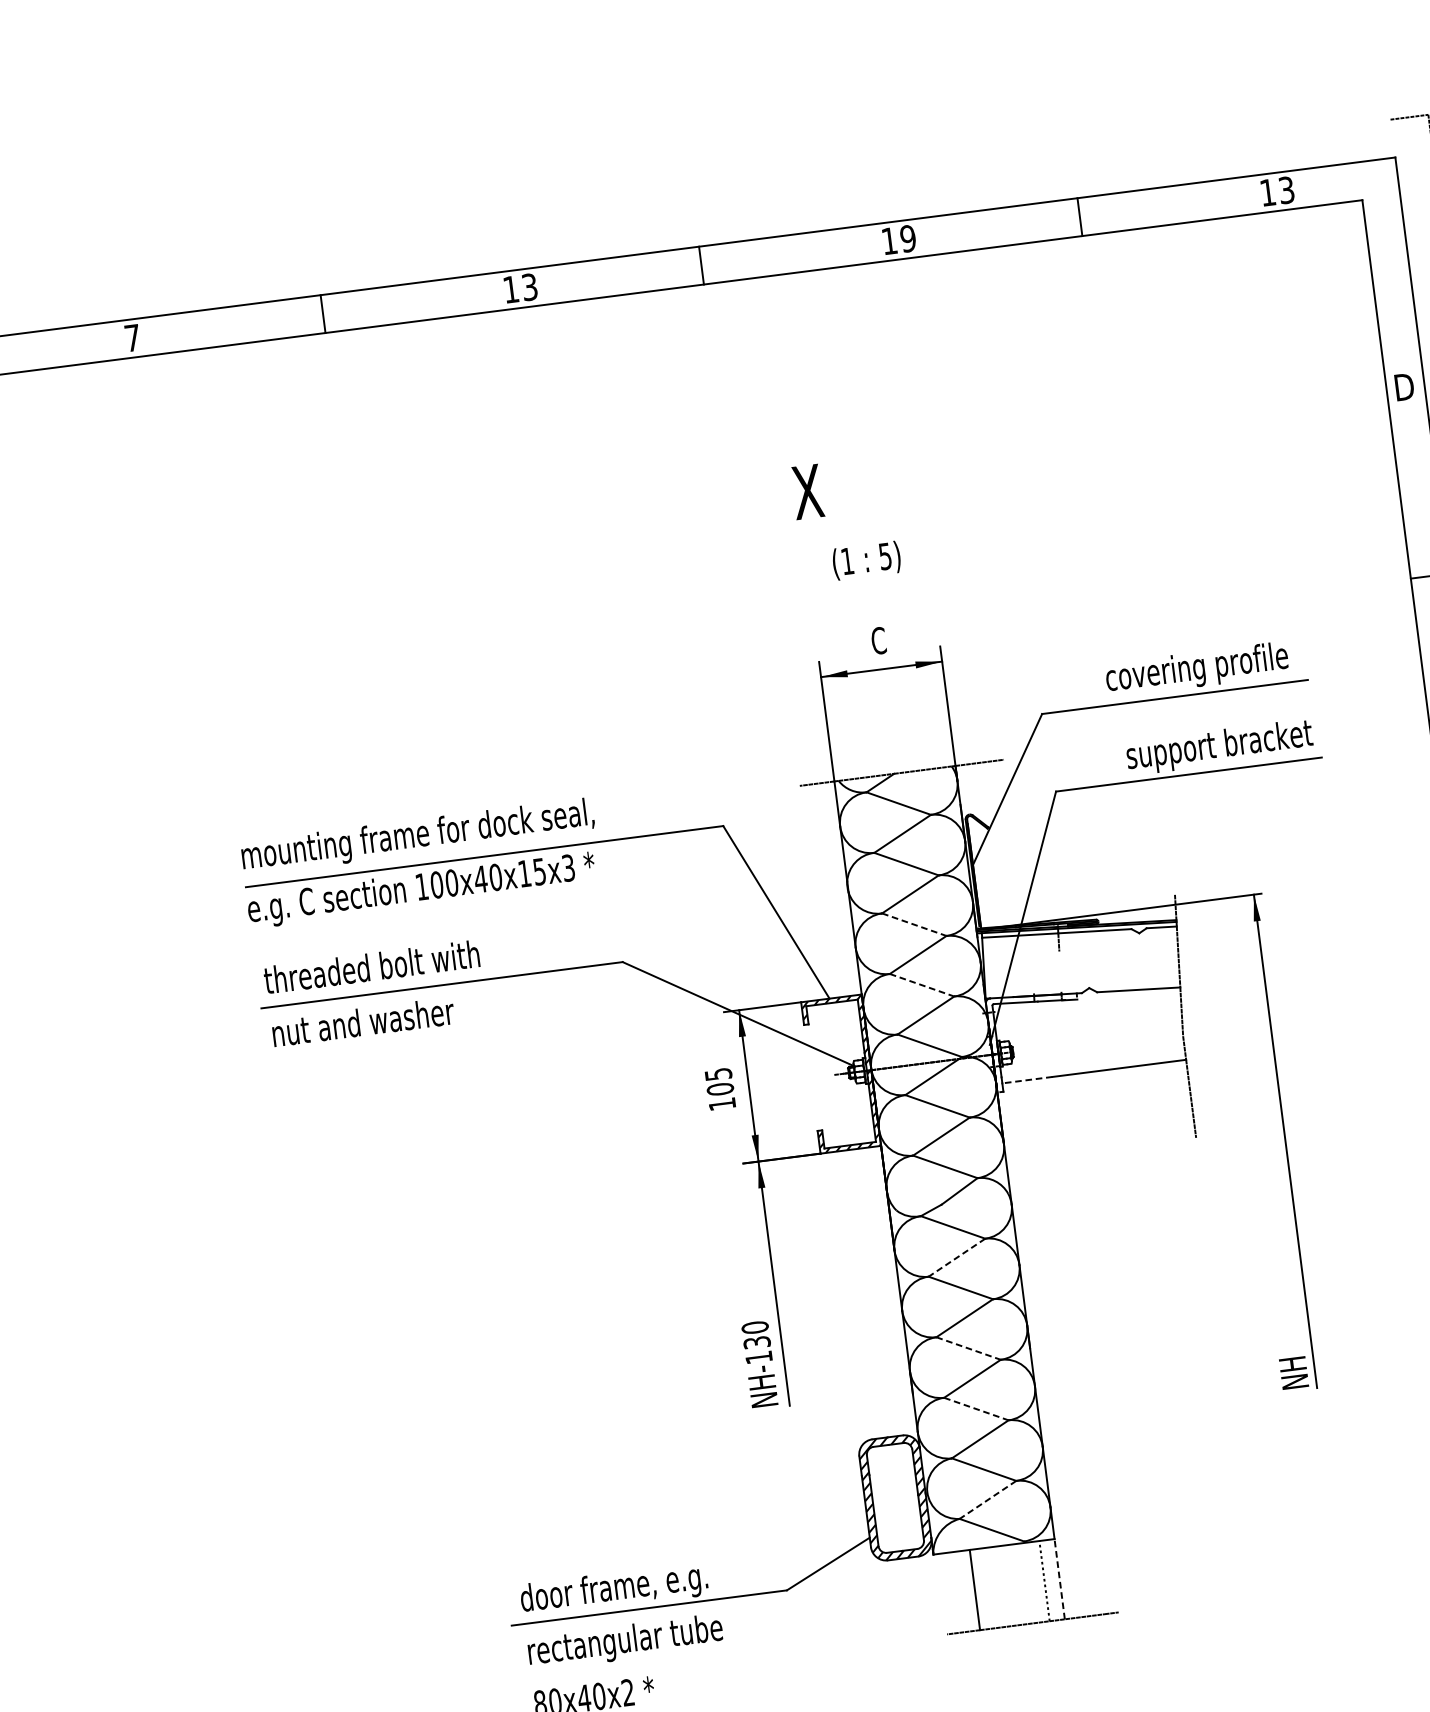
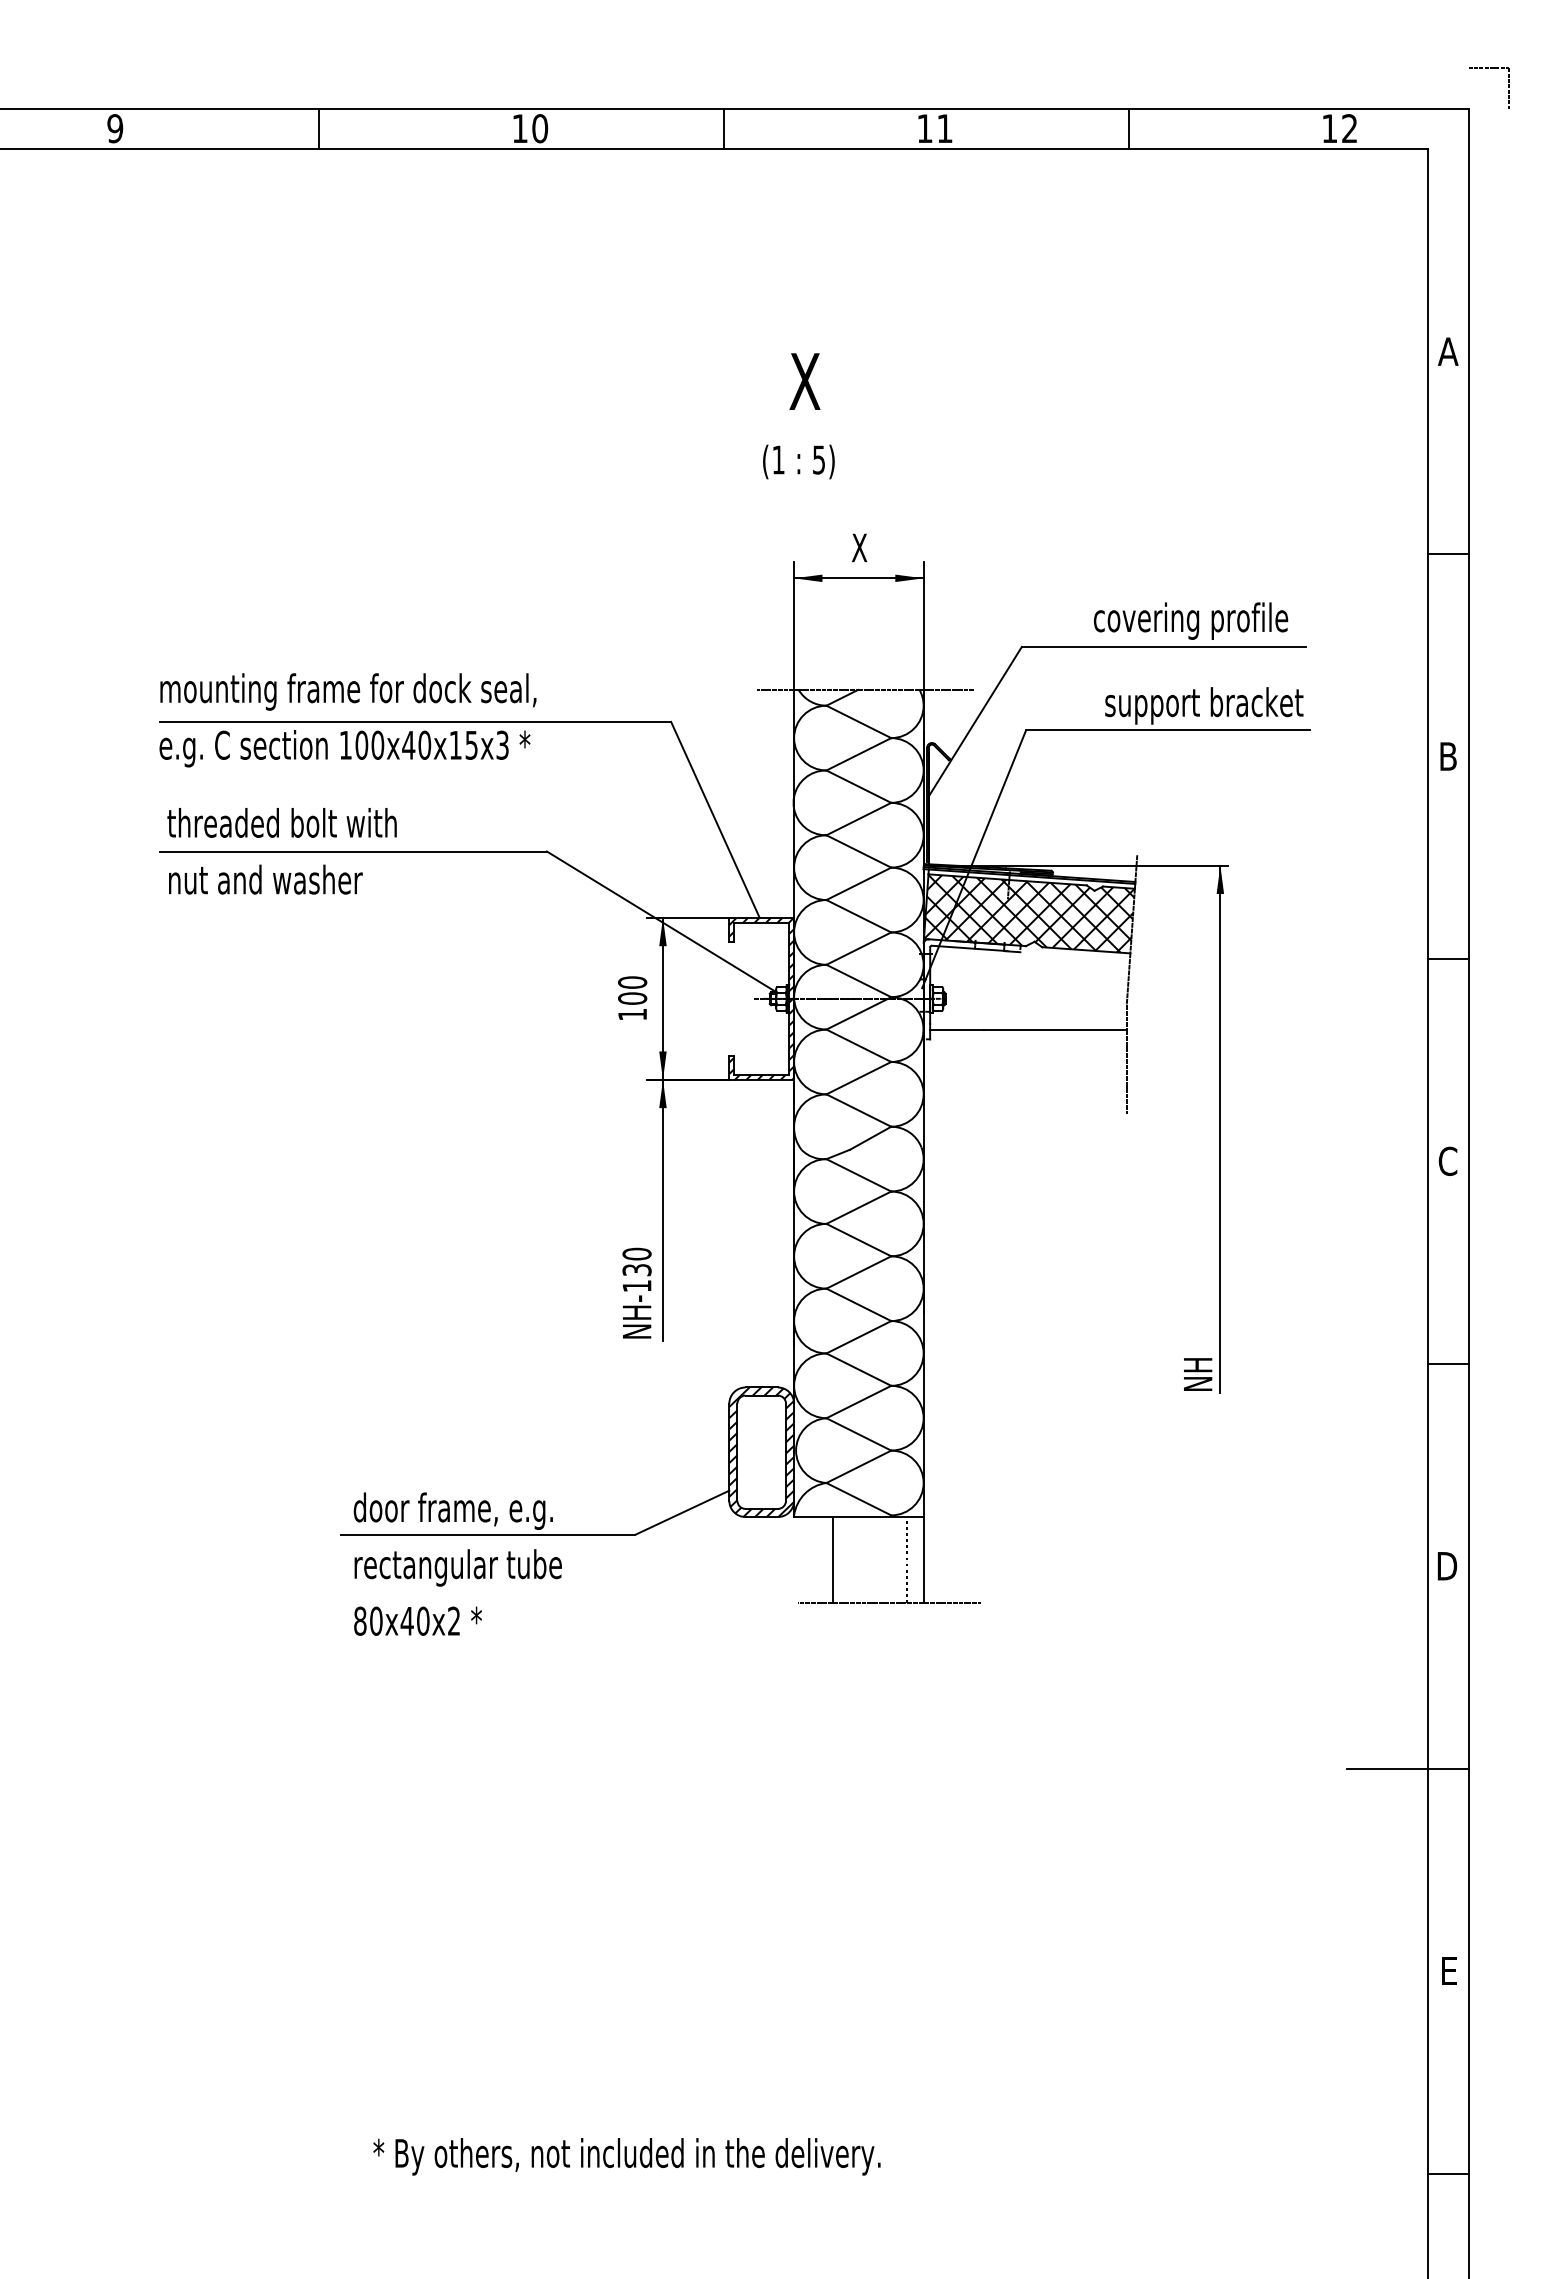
text: (1286, 190) -> (1349, 128), 13 -> 12
text: (907, 238) -> (944, 128), 19 -> 11
text: (530, 287) -> (540, 128), 13 -> 10
text: (132, 337) -> (115, 128), 7 -> 9
text: (1404, 386) -> (1447, 351), D -> A
text: (866, 560) -> (798, 461), moved
text: (878, 640) -> (859, 547), C -> X
line: (914, 924) -> (859, 851), dashed -> solid
hatch: (1081, 962) -> (1029, 913), added
line: (922, 985) -> (859, 916), dashed -> solid
text: (718, 1074) -> (632, 982), 105 -> 100
line: (1027, 1080) -> (957, 1030), dashed -> solid
line: (956, 1257) -> (858, 1207), dashed -> solid
line: (969, 1349) -> (859, 1305), dashed -> solid
line: (976, 1408) -> (859, 1369), dashed -> solid
line: (987, 1500) -> (858, 1467), dashed -> solid
line: (1059, 1578) -> (923, 1559), dashed -> solid

